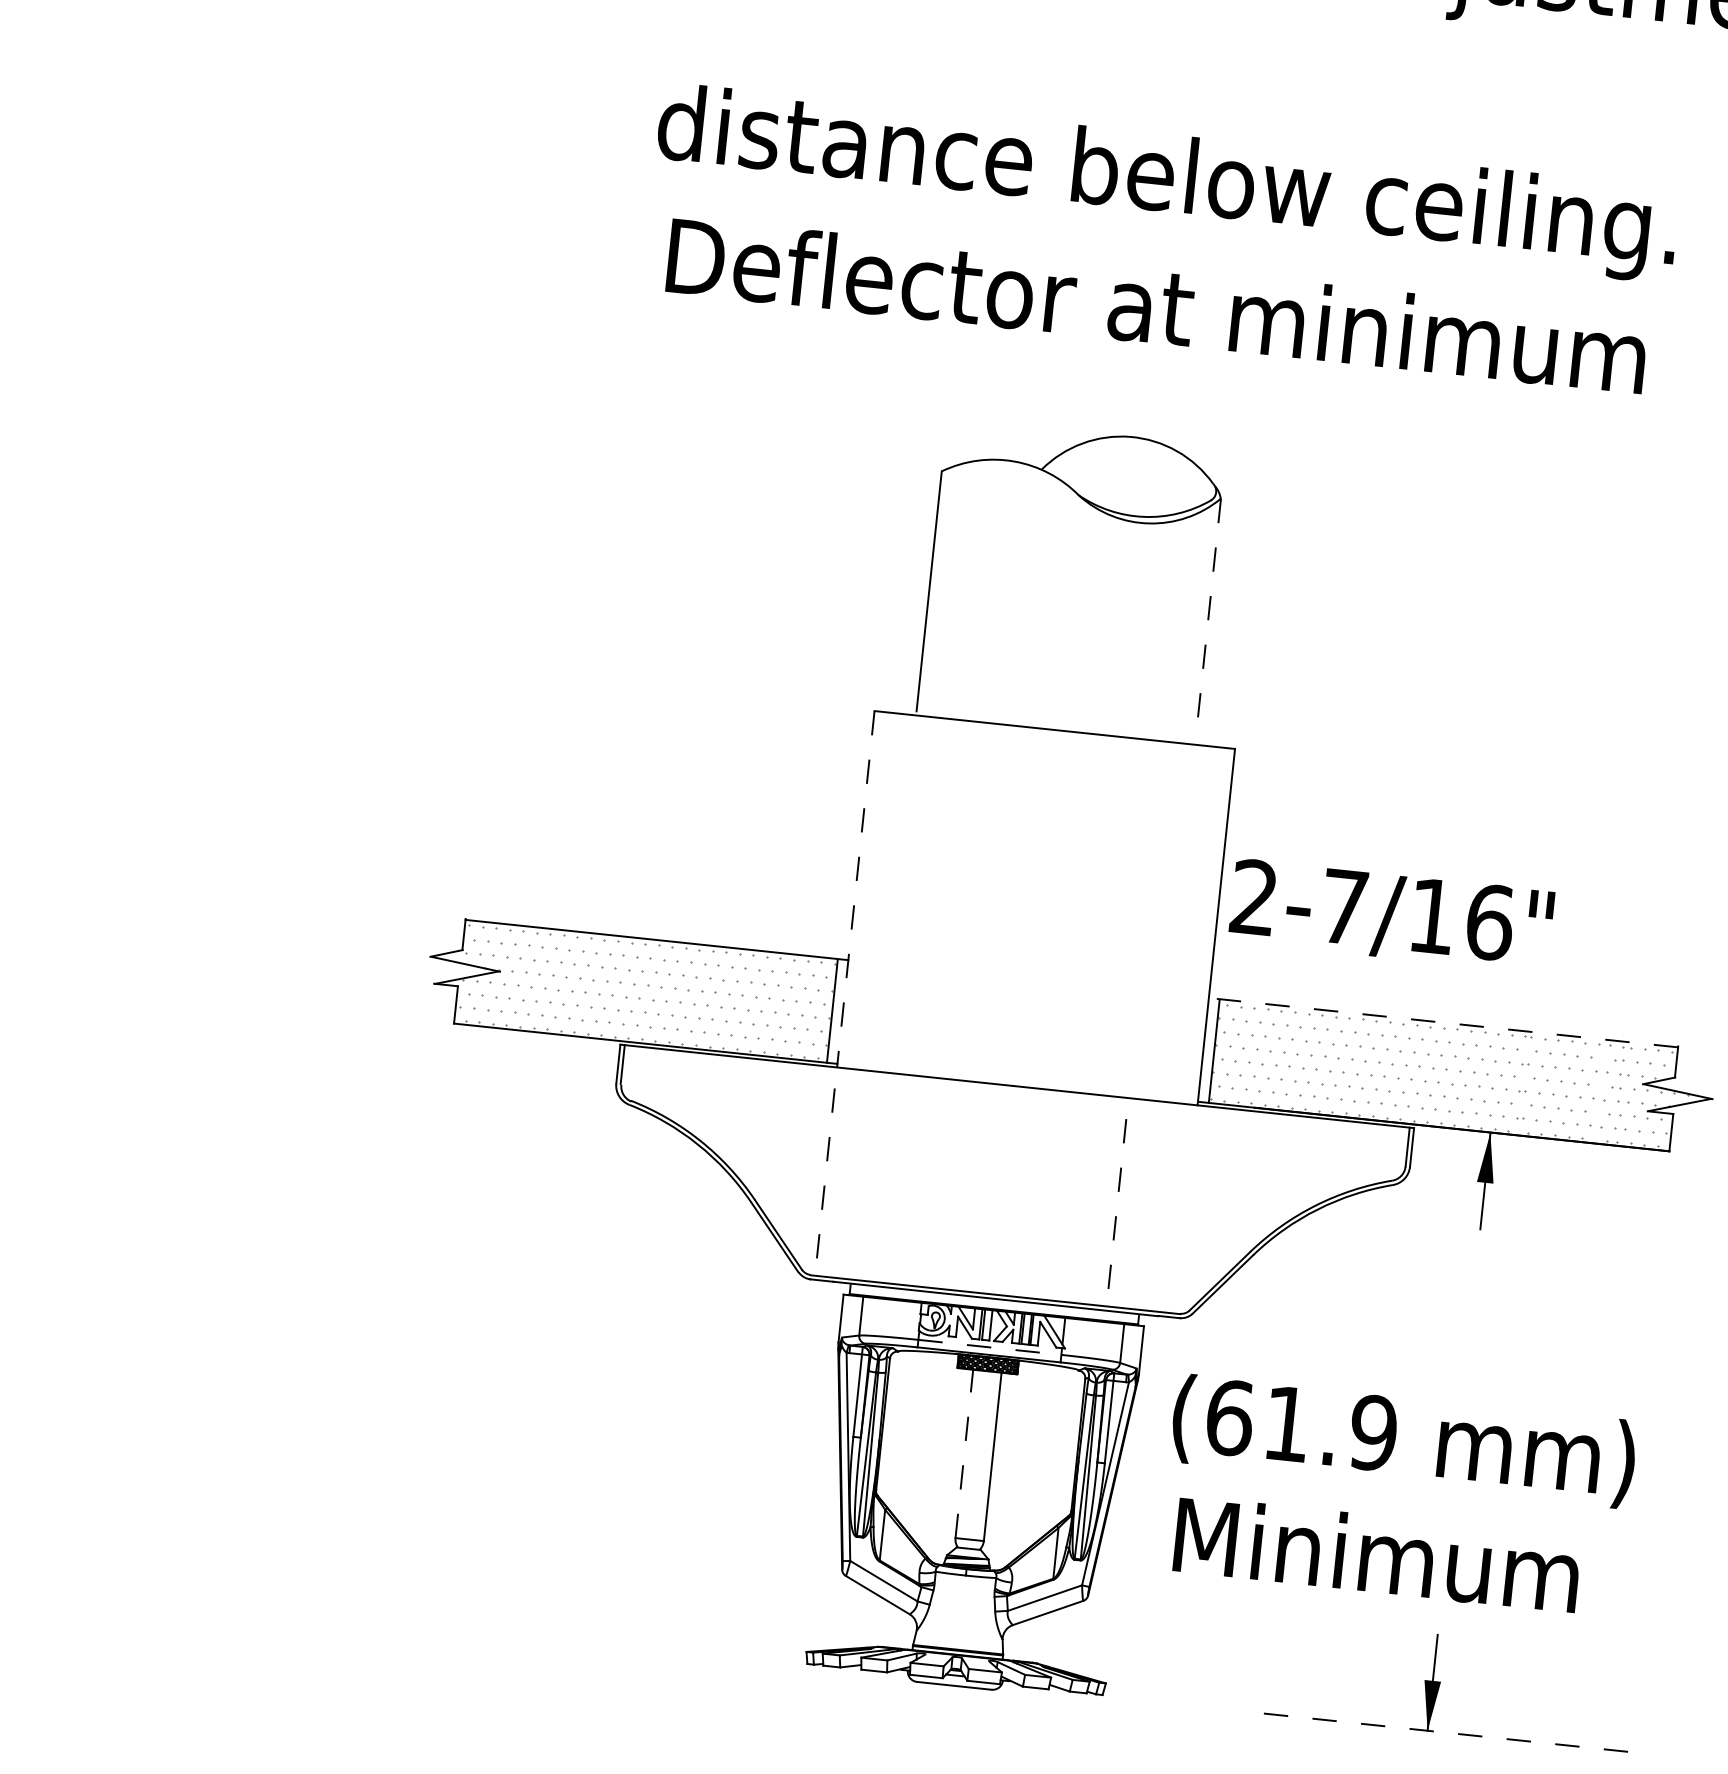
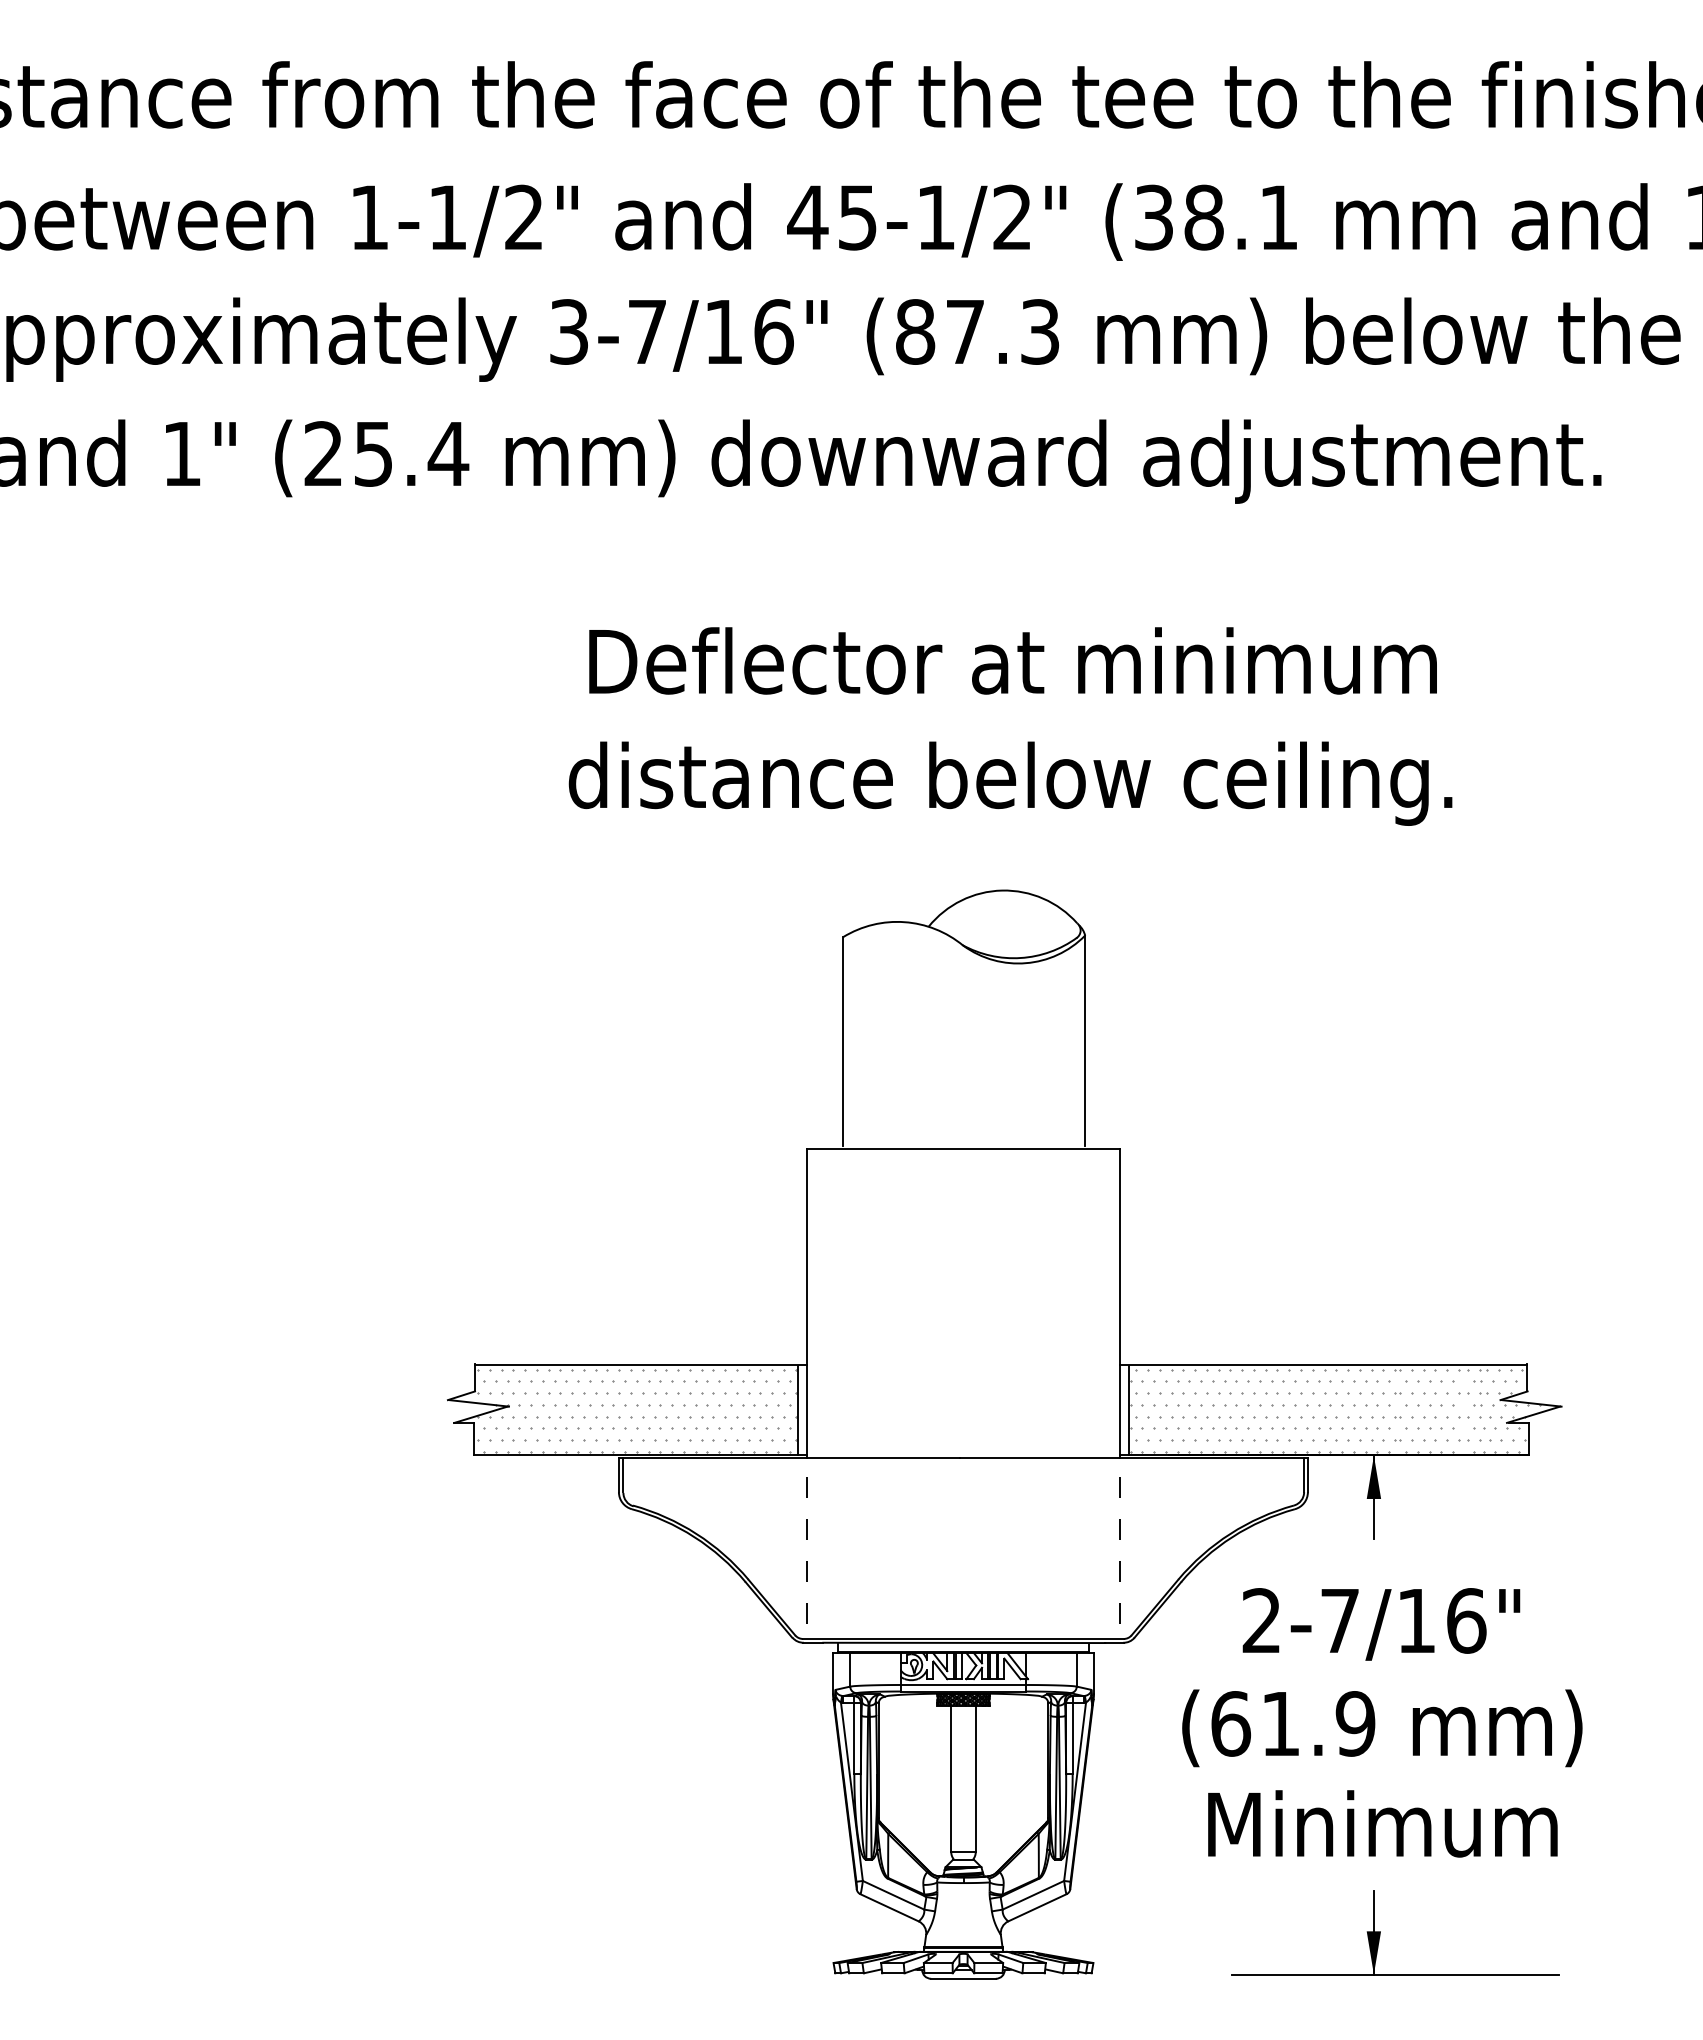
text: (1166, 183) -> (1010, 669), distance below ceiling. -> Deflector at minimum
text: (1153, 314) -> (1010, 783), Deflector at minimum -> distance below ceiling.
line: (1208, 619) -> (1085, 1040), dashed -> solid
line: (856, 889) -> (807, 1303), dashed -> solid
text: (1391, 916) -> (1381, 1624), moved
line: (1443, 1022) -> (1323, 1365), dashed -> solid
line: (1118, 1191) -> (1119, 1539), moved
line: (991, 1346) -> (964, 1684), dashed -> solid
text: (1403, 1441) -> (1382, 1728), moved
line: (964, 1453) -> (951, 1778), dashed -> solid
text: (1376, 1554) -> (1382, 1823), moved
line: (1452, 1733) -> (1395, 1974), dashed -> solid

